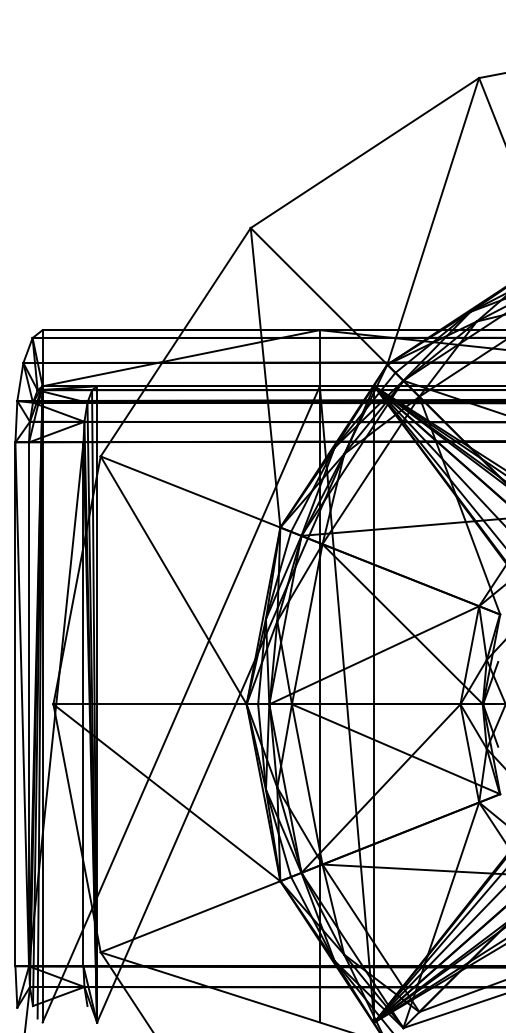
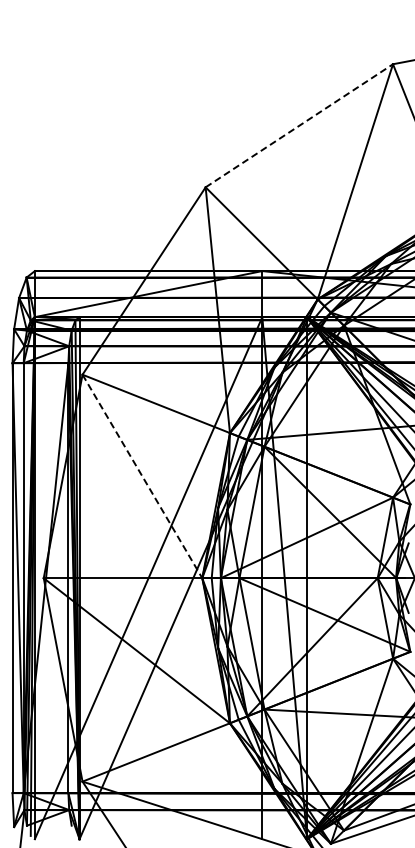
line: (365, 152) -> (299, 125), solid -> dashed
line: (173, 580) -> (142, 476), solid -> dashed

